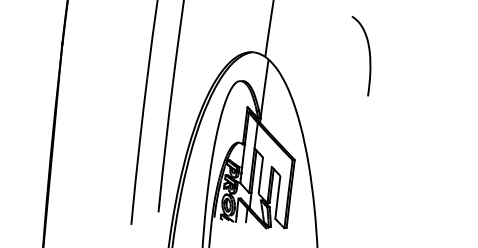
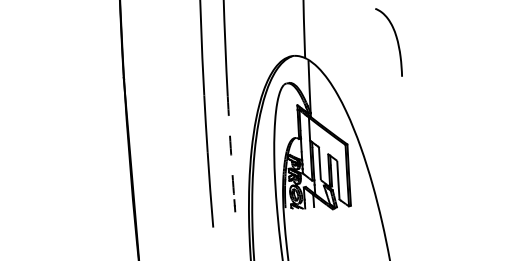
arc: (165, 141) -> (230, 148), solid -> dashed

